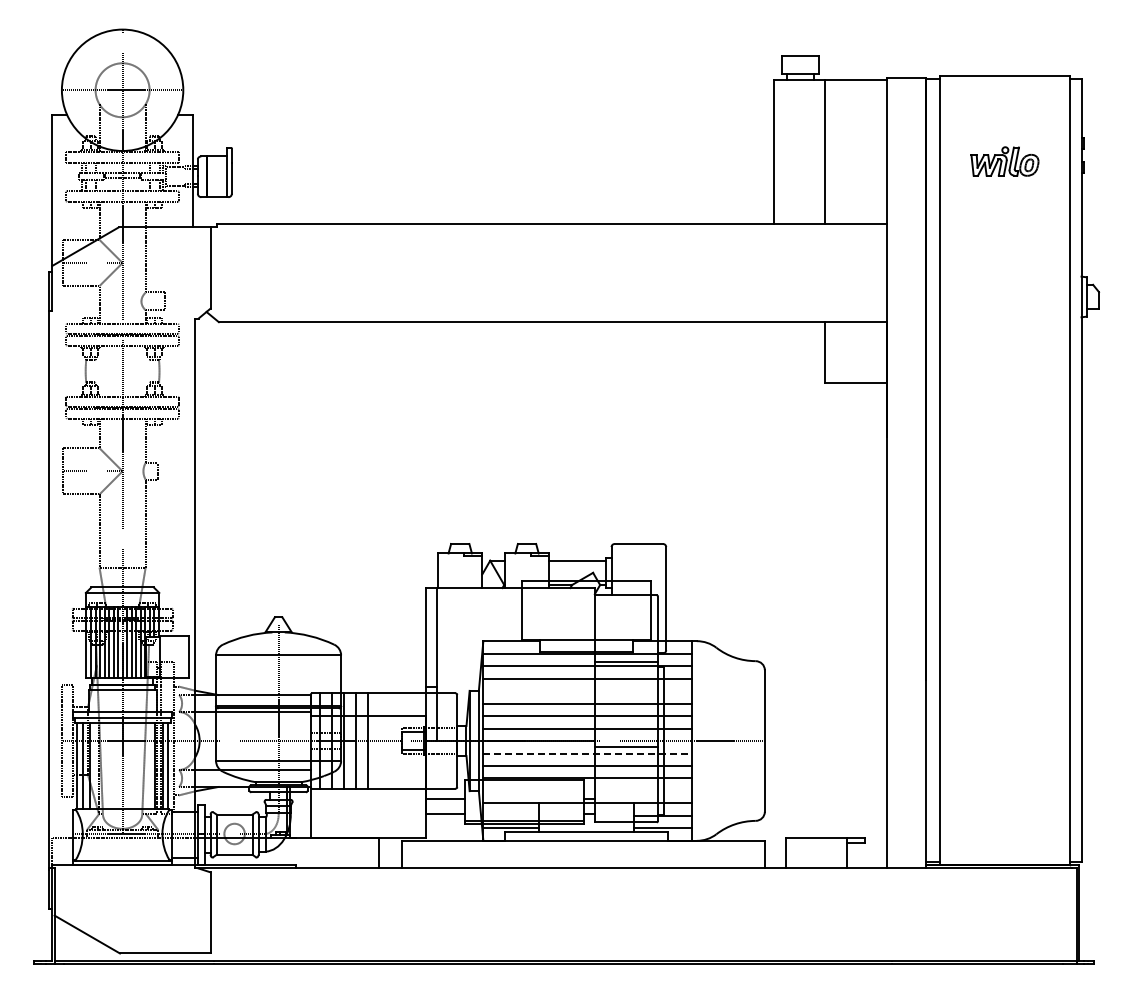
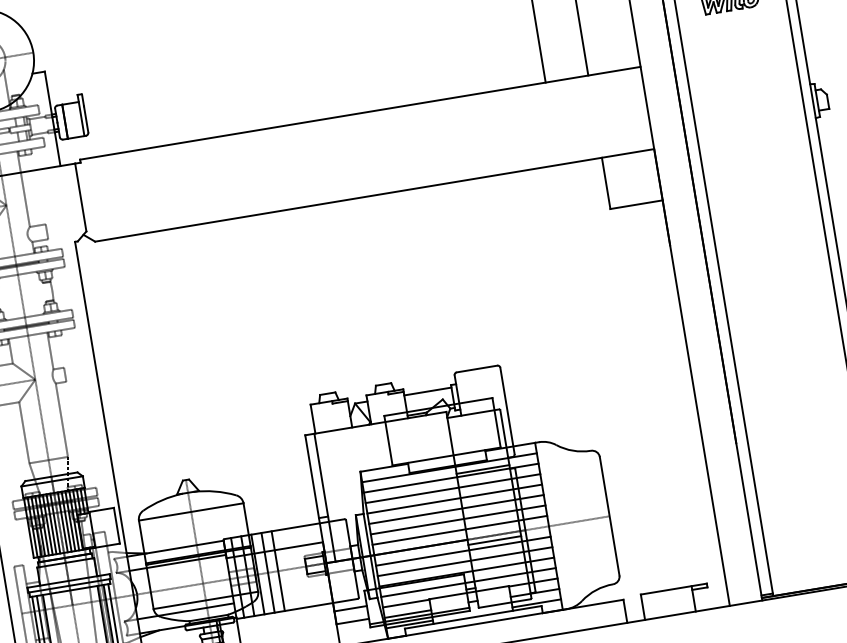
line: (587, 691) -> (454, 499), added
line: (588, 753) -> (463, 551), dashed -> solid
line: (587, 790) -> (468, 582), added
line: (511, 815) -> (408, 613), added

